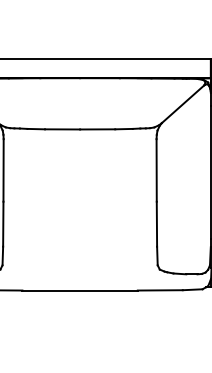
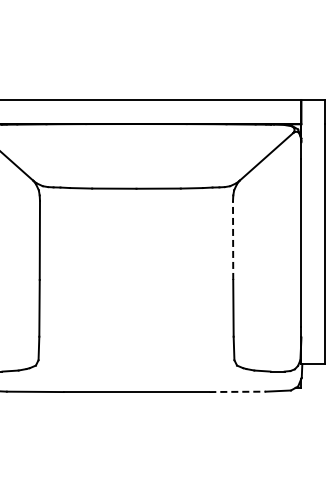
line: (156, 170) -> (233, 240), solid -> dashed
line: (160, 290) -> (238, 391), solid -> dashed

